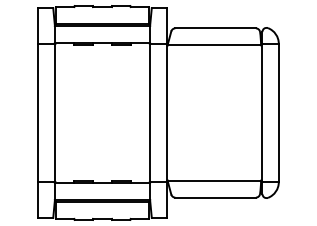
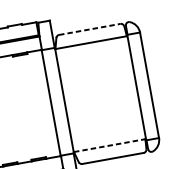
line: (216, 28) -> (90, 29), solid -> dashed
line: (214, 180) -> (109, 145), solid -> dashed

